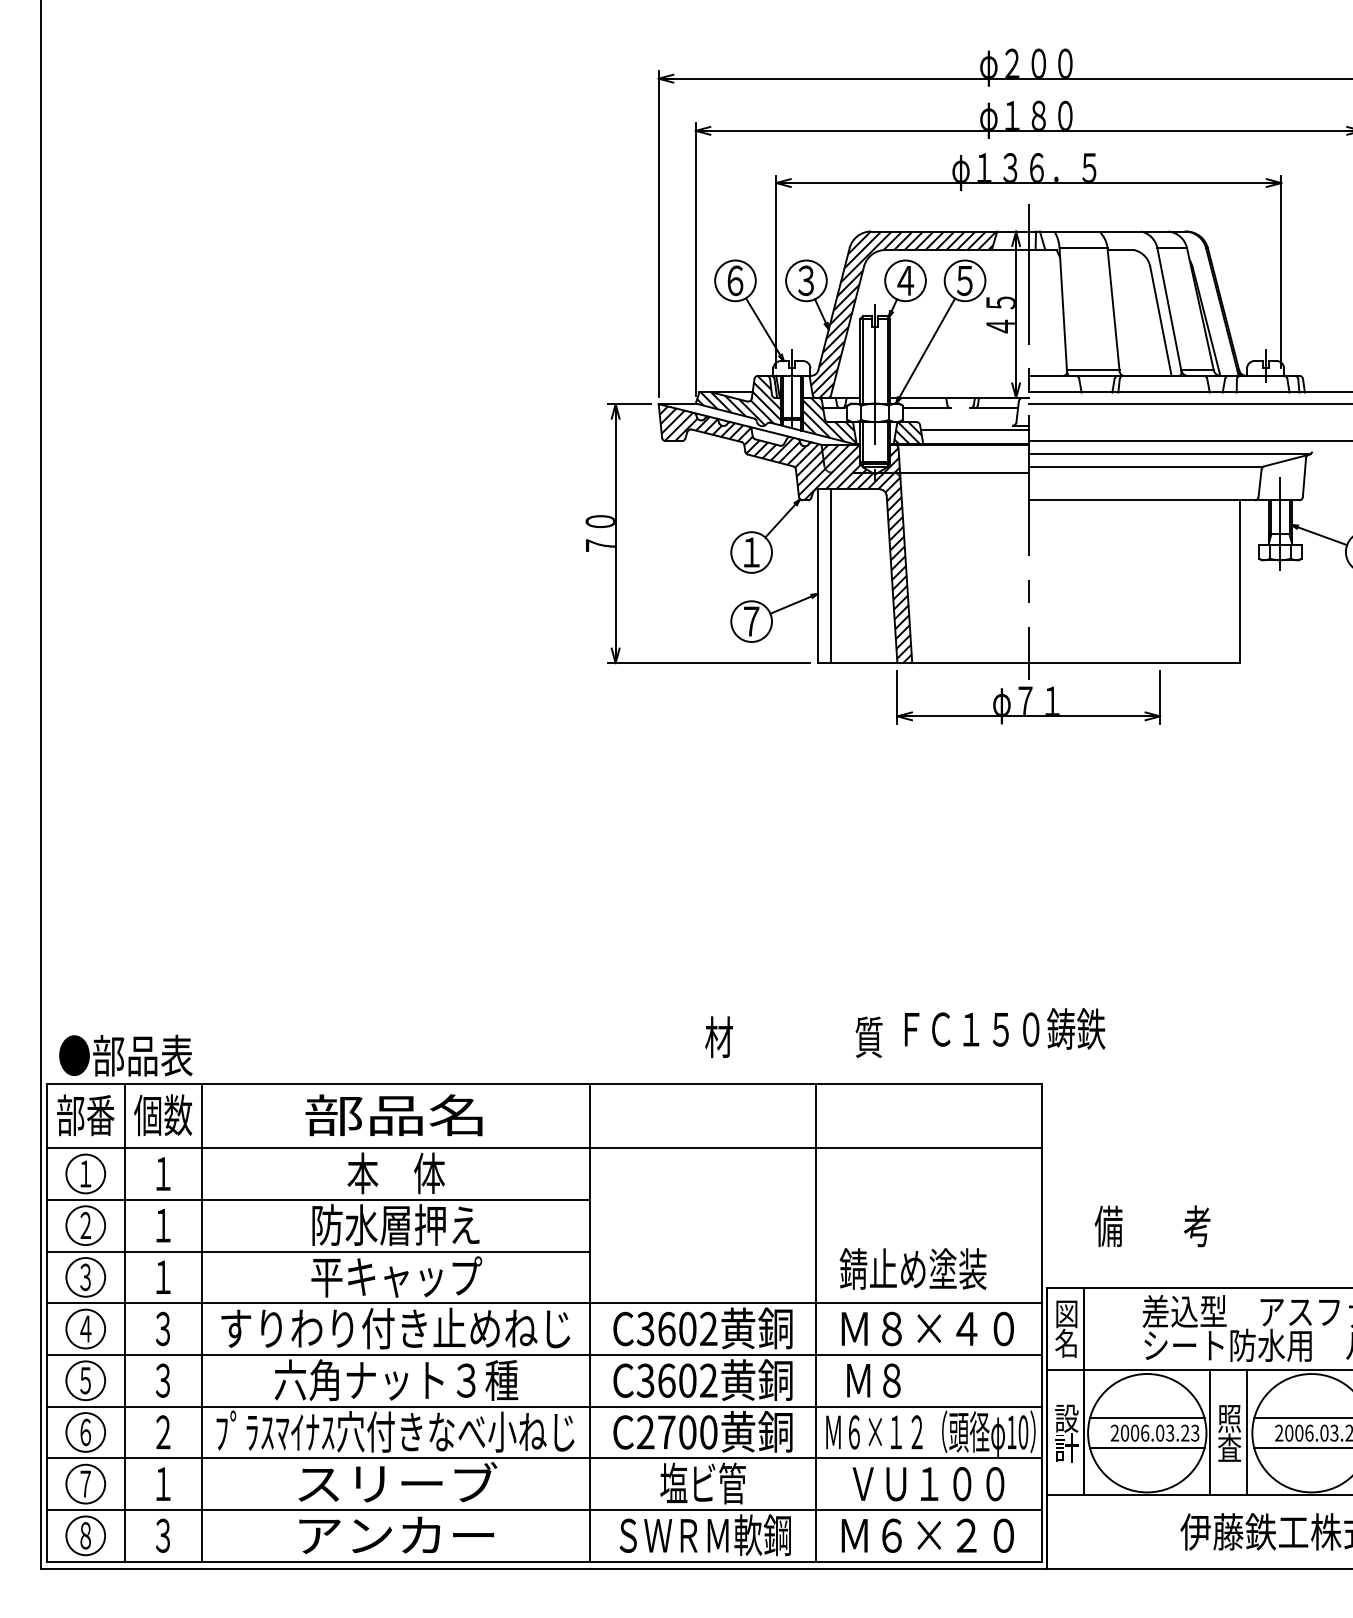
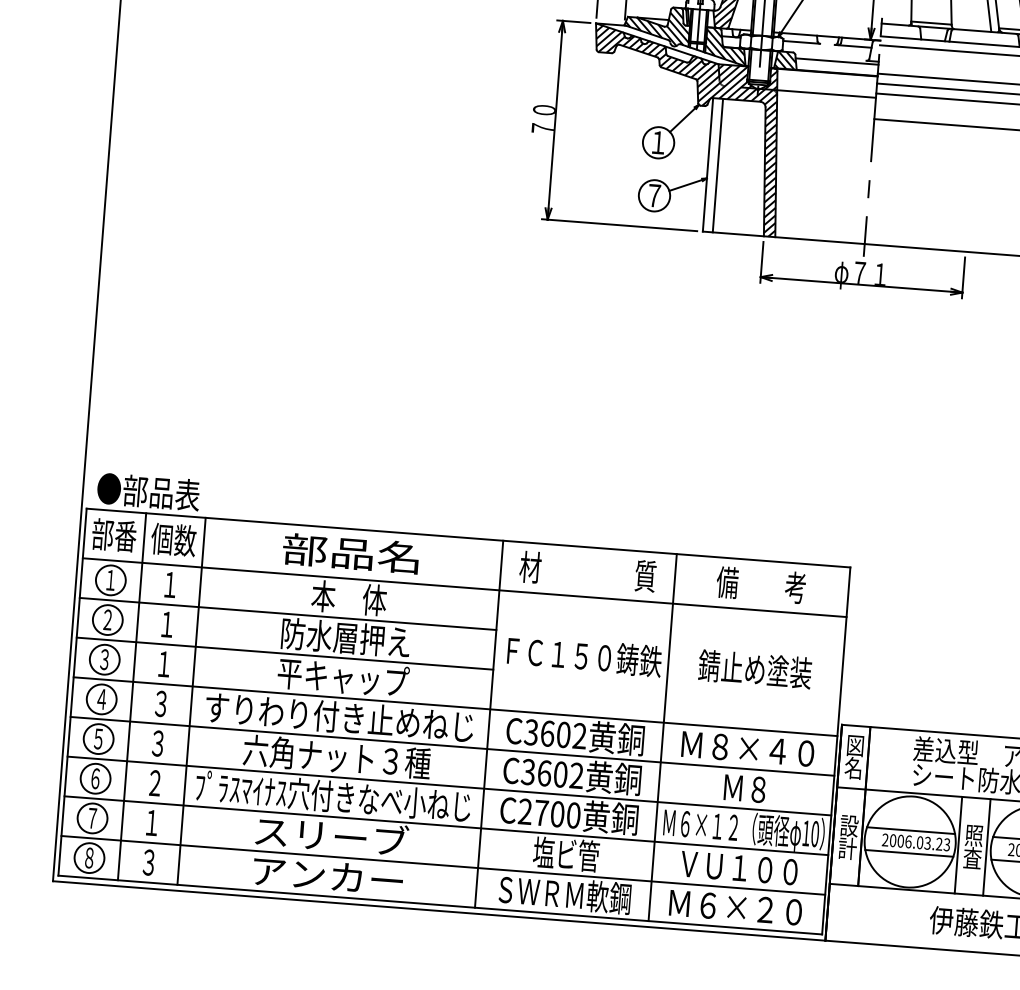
text: (1005, 1028) -> (585, 655), moved
text: (793, 1036) -> (587, 571), moved
text: (1152, 1226) -> (761, 585), moved
text: (912, 1268) -> (754, 668), moved
text: (873, 1380) -> (744, 788), moved

